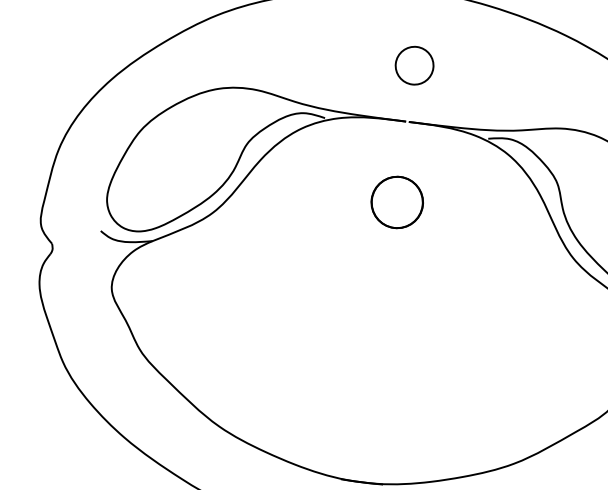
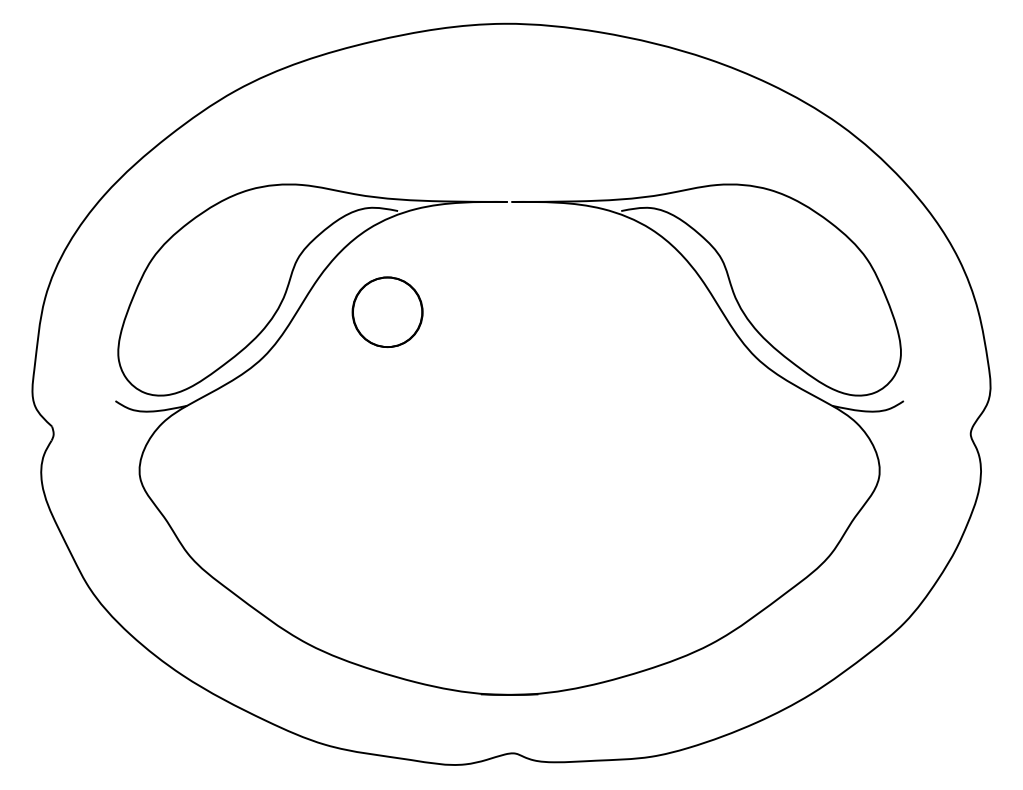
circle: (414, 65) -> (509, 124), removed
part: (397, 201) -> (387, 311), moved

